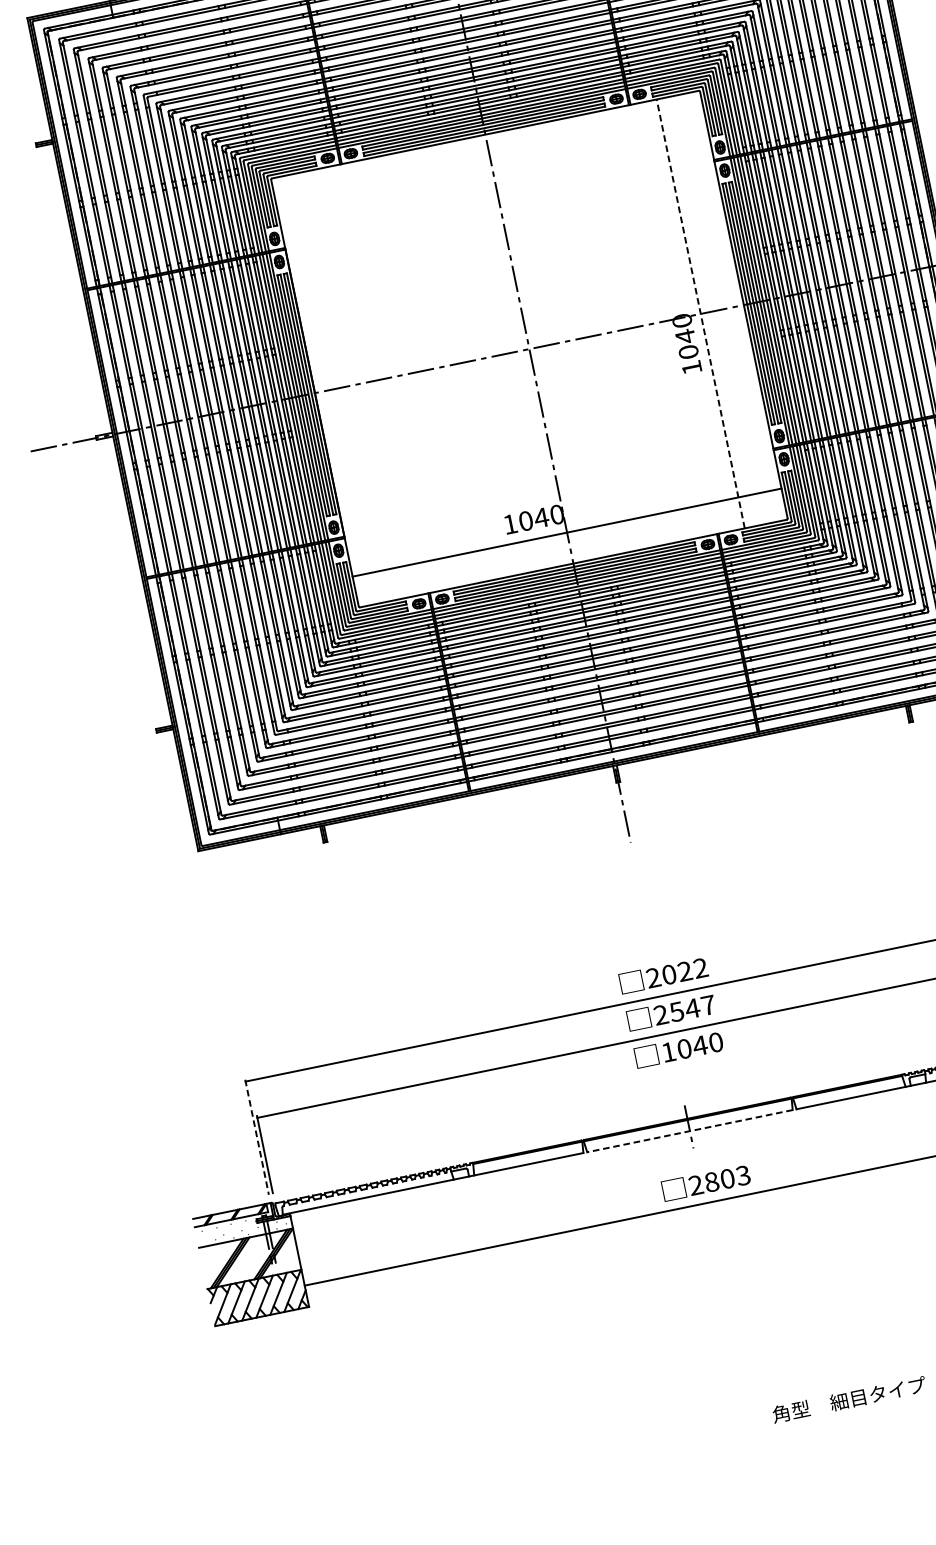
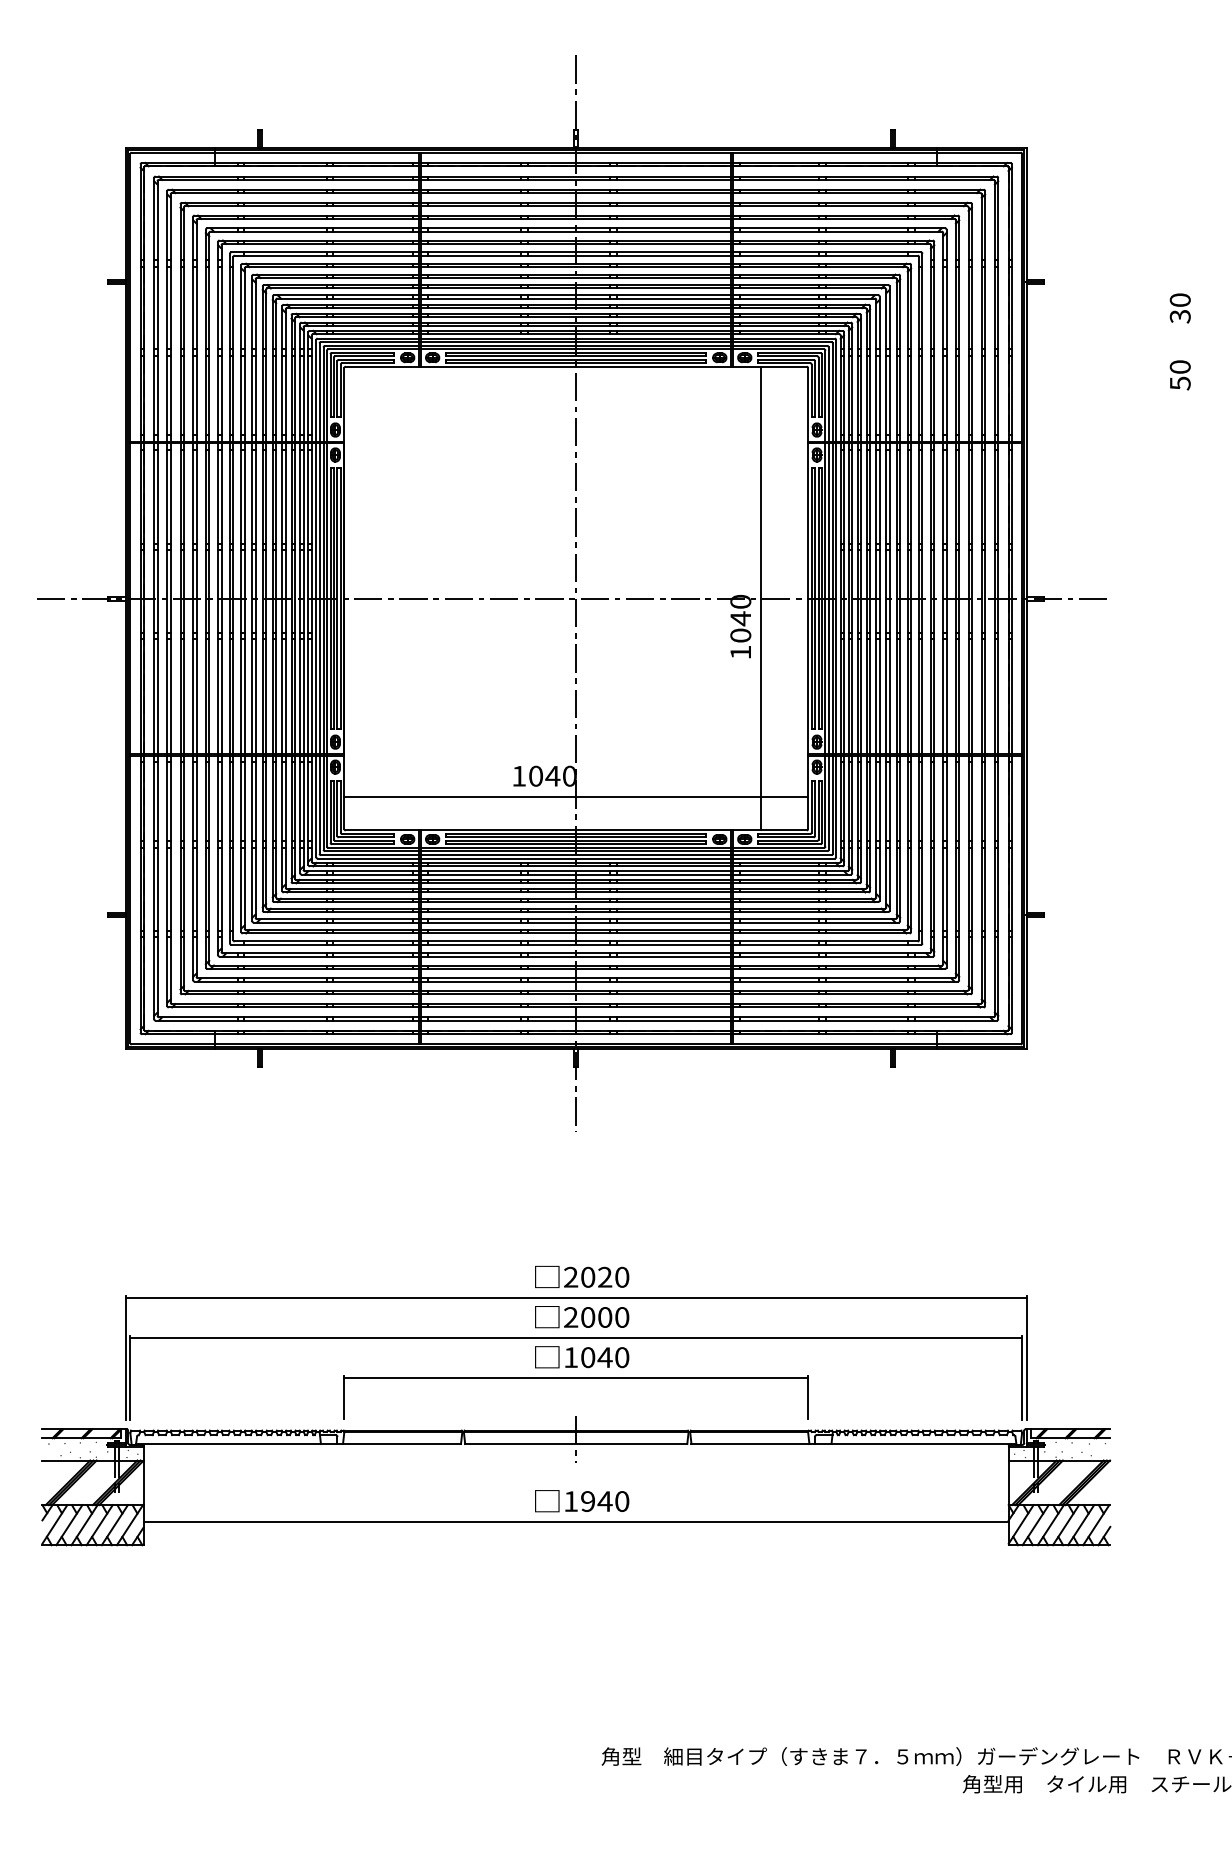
line: (700, 313) -> (761, 598), dashed -> solid
text: (701, 968) -> (622, 1277), 2022 -> 2020
text: (692, 1008) -> (604, 1317), 2547 -> 2000
part: (676, 1070) -> (575, 1378), added
line: (689, 1131) -> (575, 1444), dashed -> solid
line: (256, 1137) -> (125, 1358), dashed -> solid
text: (719, 1180) -> (596, 1501), 2803 -> 1940

